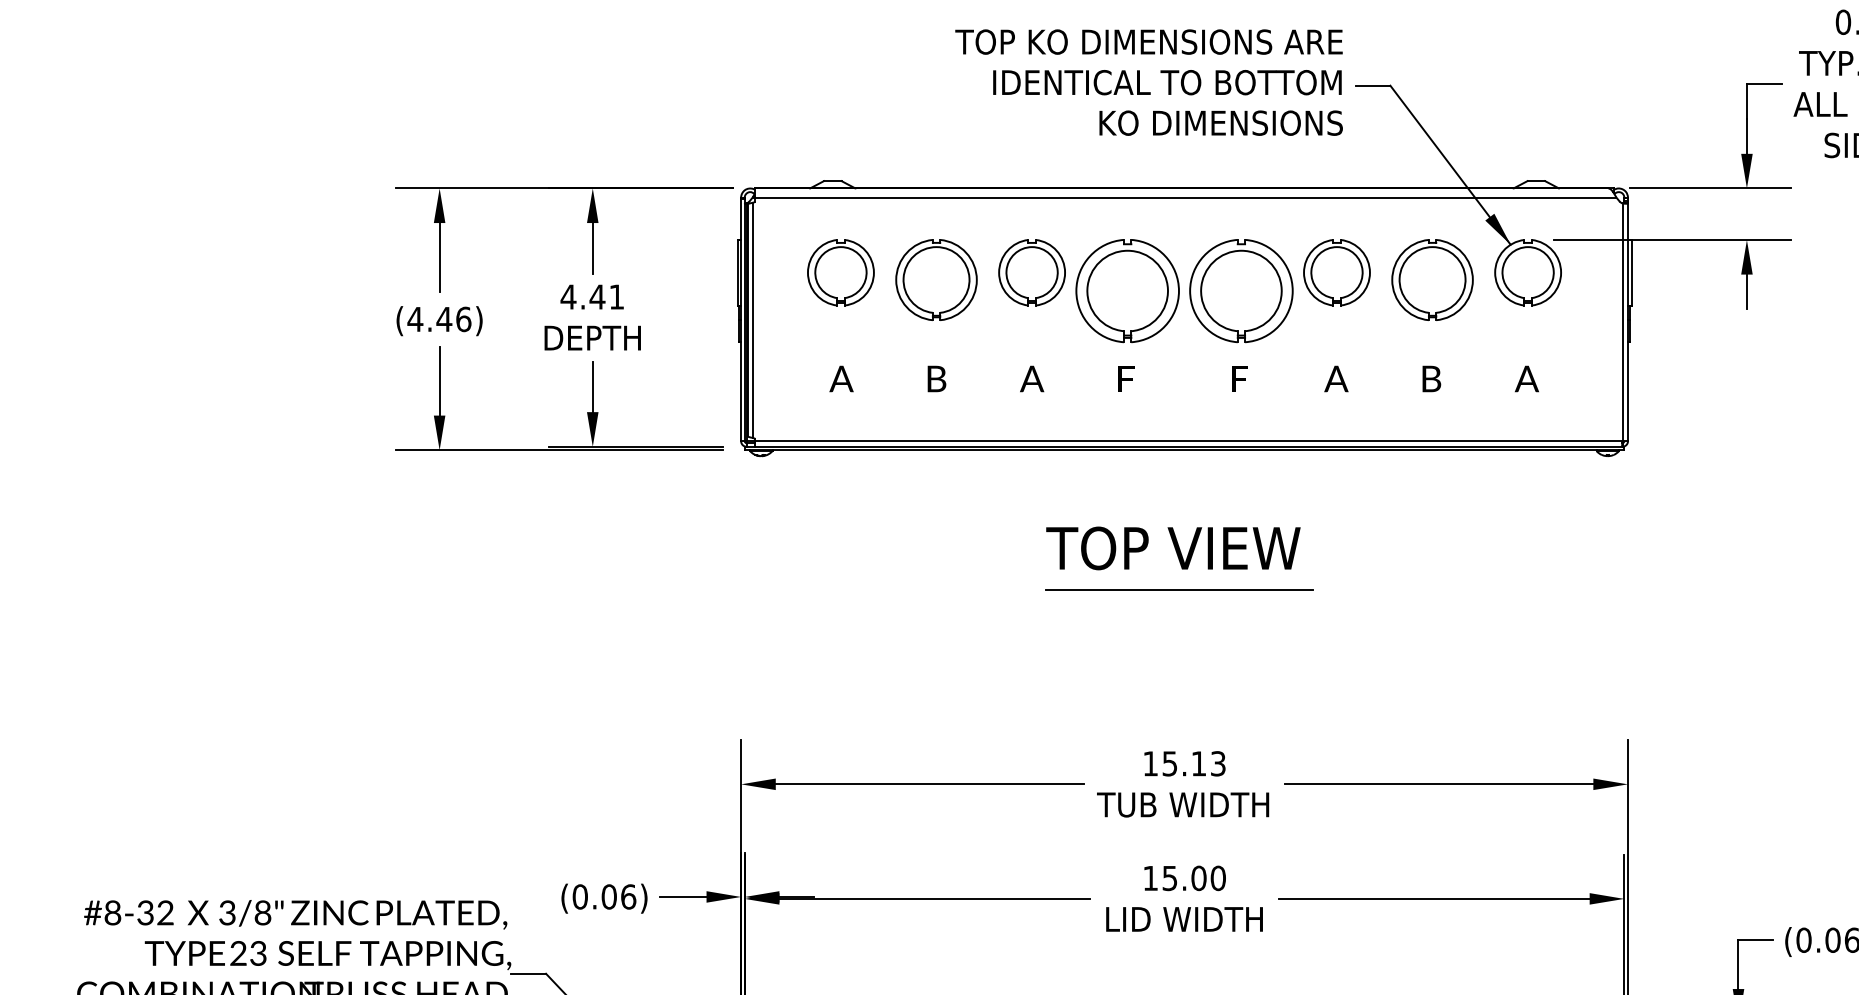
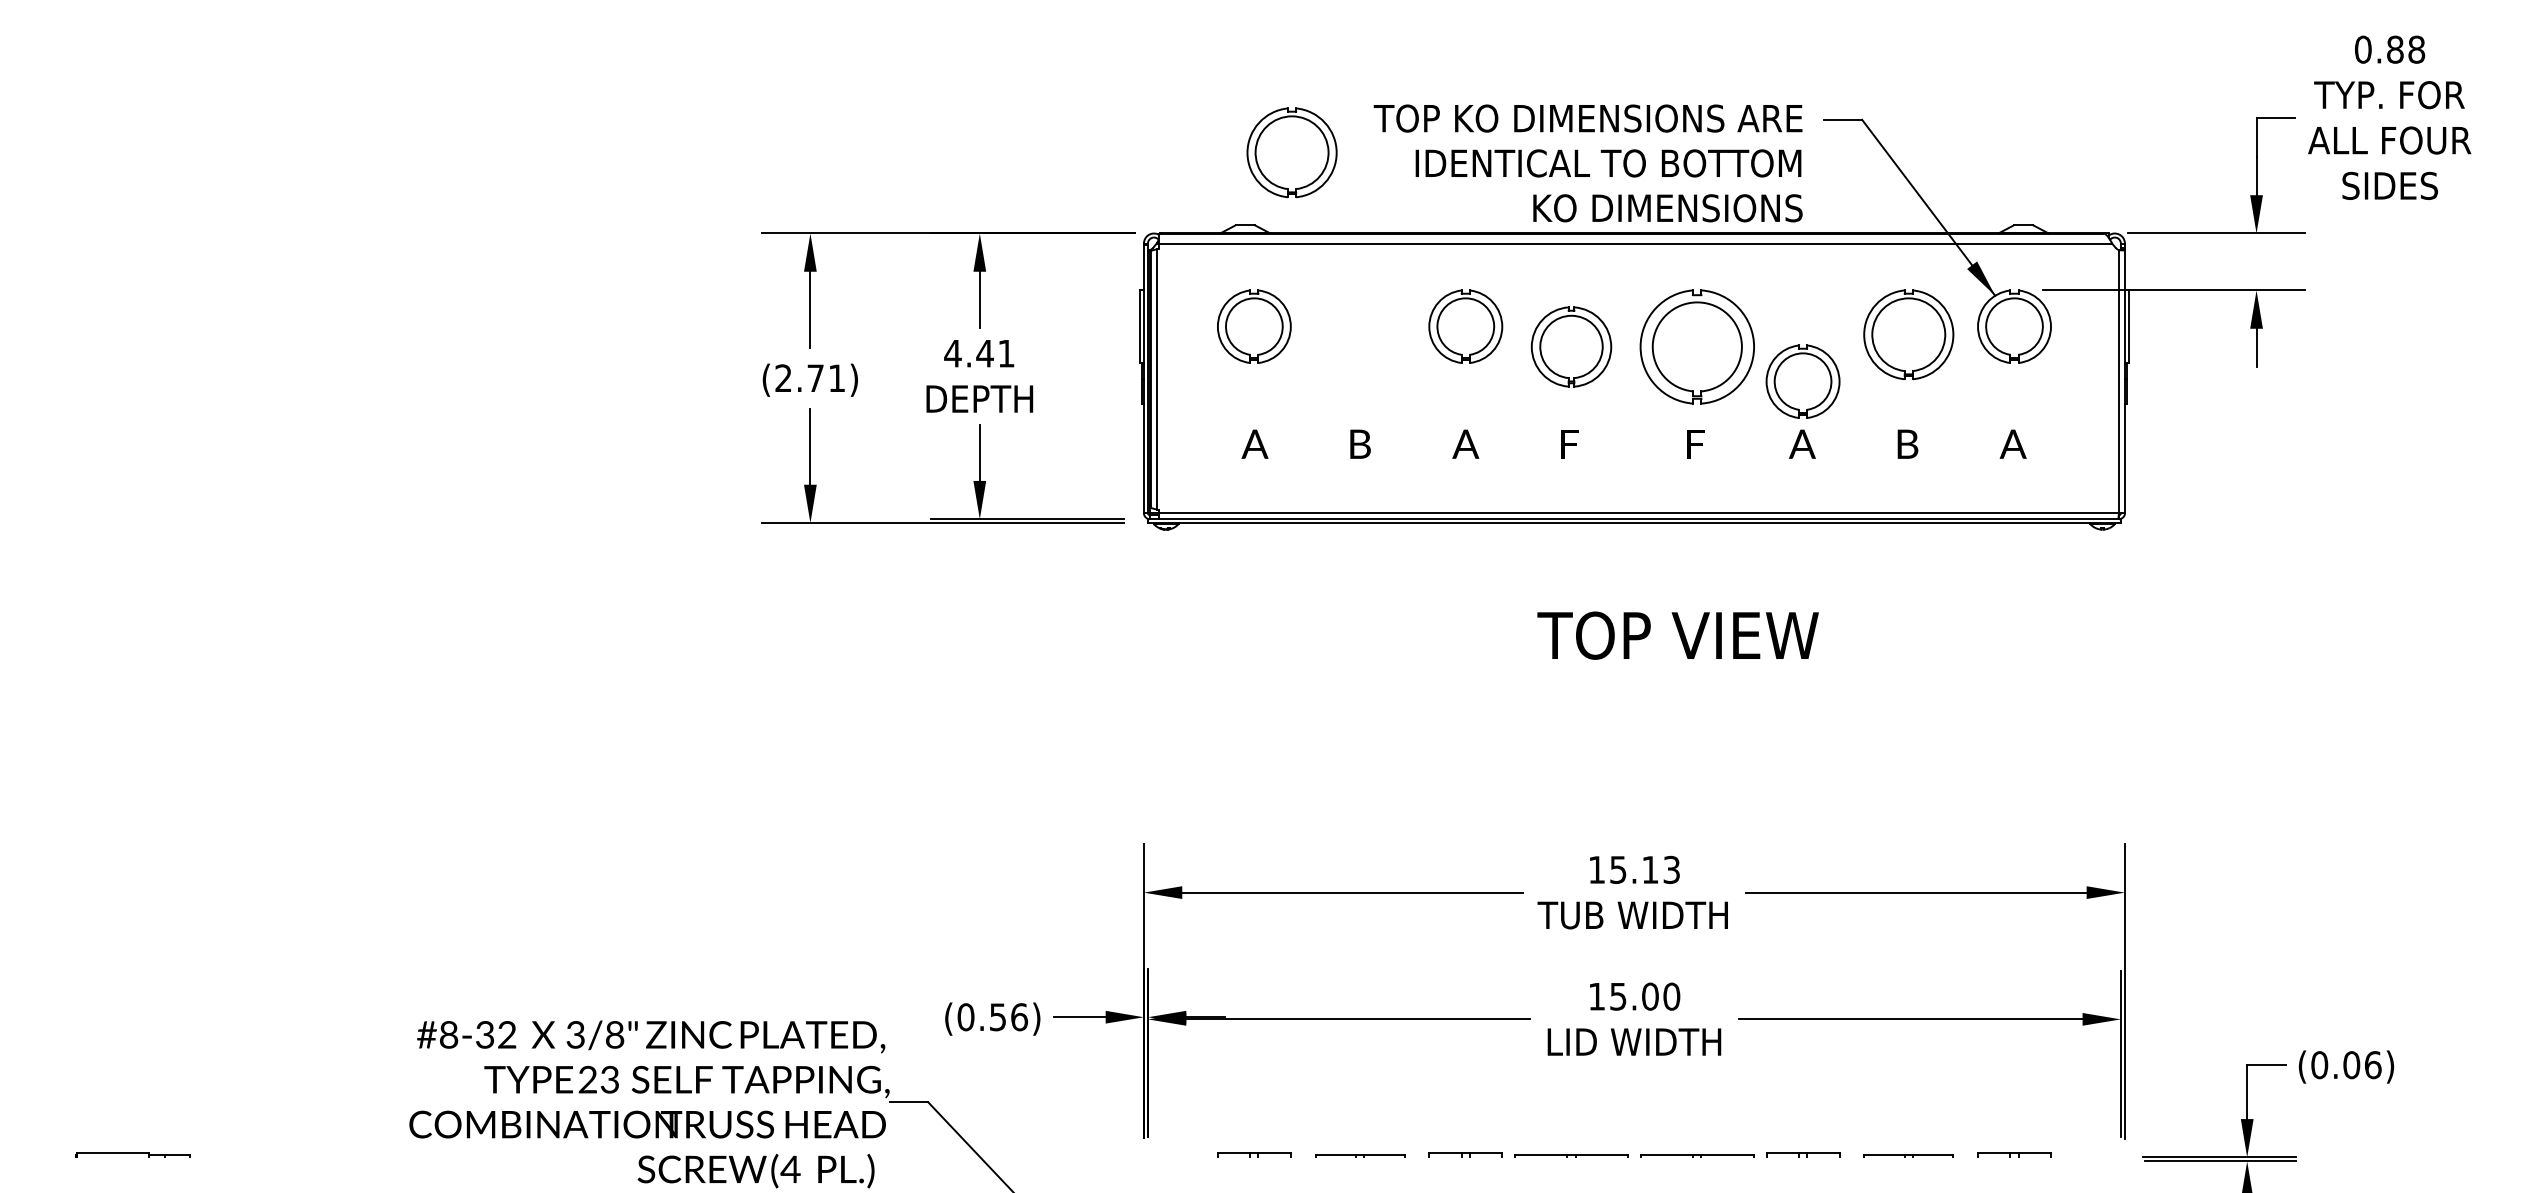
text: (1148, 82) -> (1587, 163), moved
part: (1336, 272) -> (1802, 381), moved
part: (936, 279) -> (1291, 152), moved
part: (1127, 290) -> (1571, 346), size x0.7
text: (438, 319) -> (809, 378), (4.46) -> (2.71)
text: (1172, 548) -> (1677, 635), moved
line: (1179, 589) -> (1628, 677), removed
text: (608, 897) -> (997, 1017), (0.06) -> (0.56)

